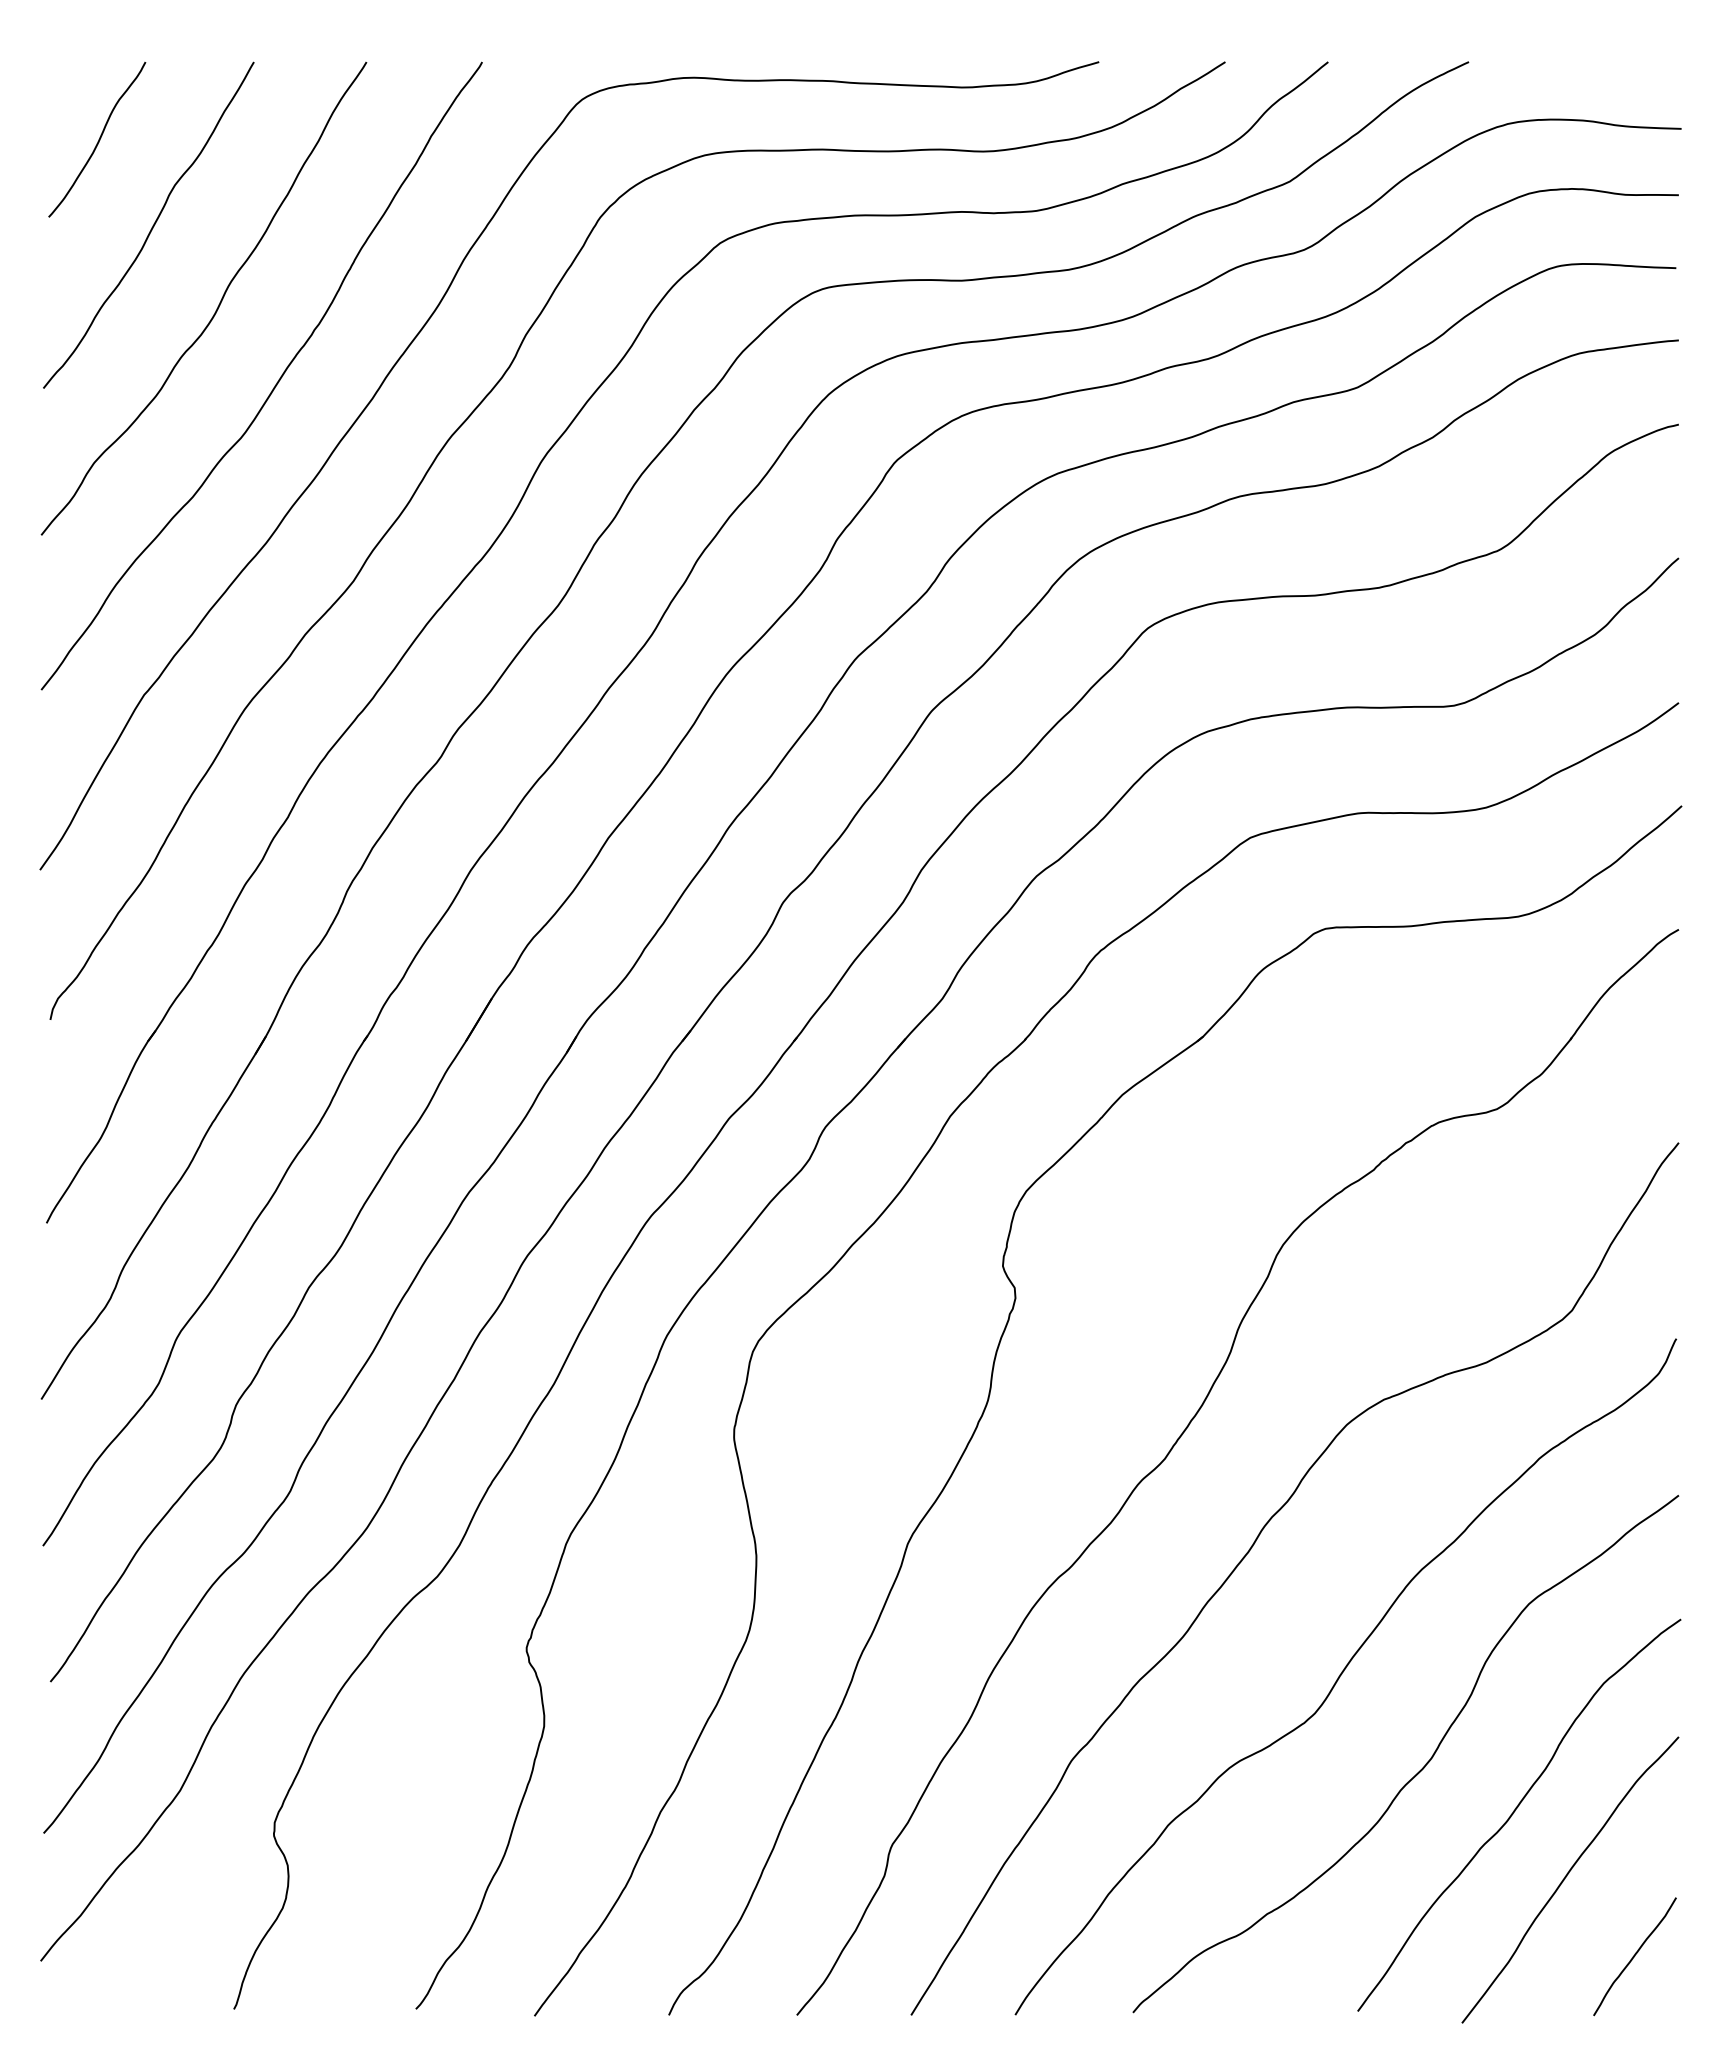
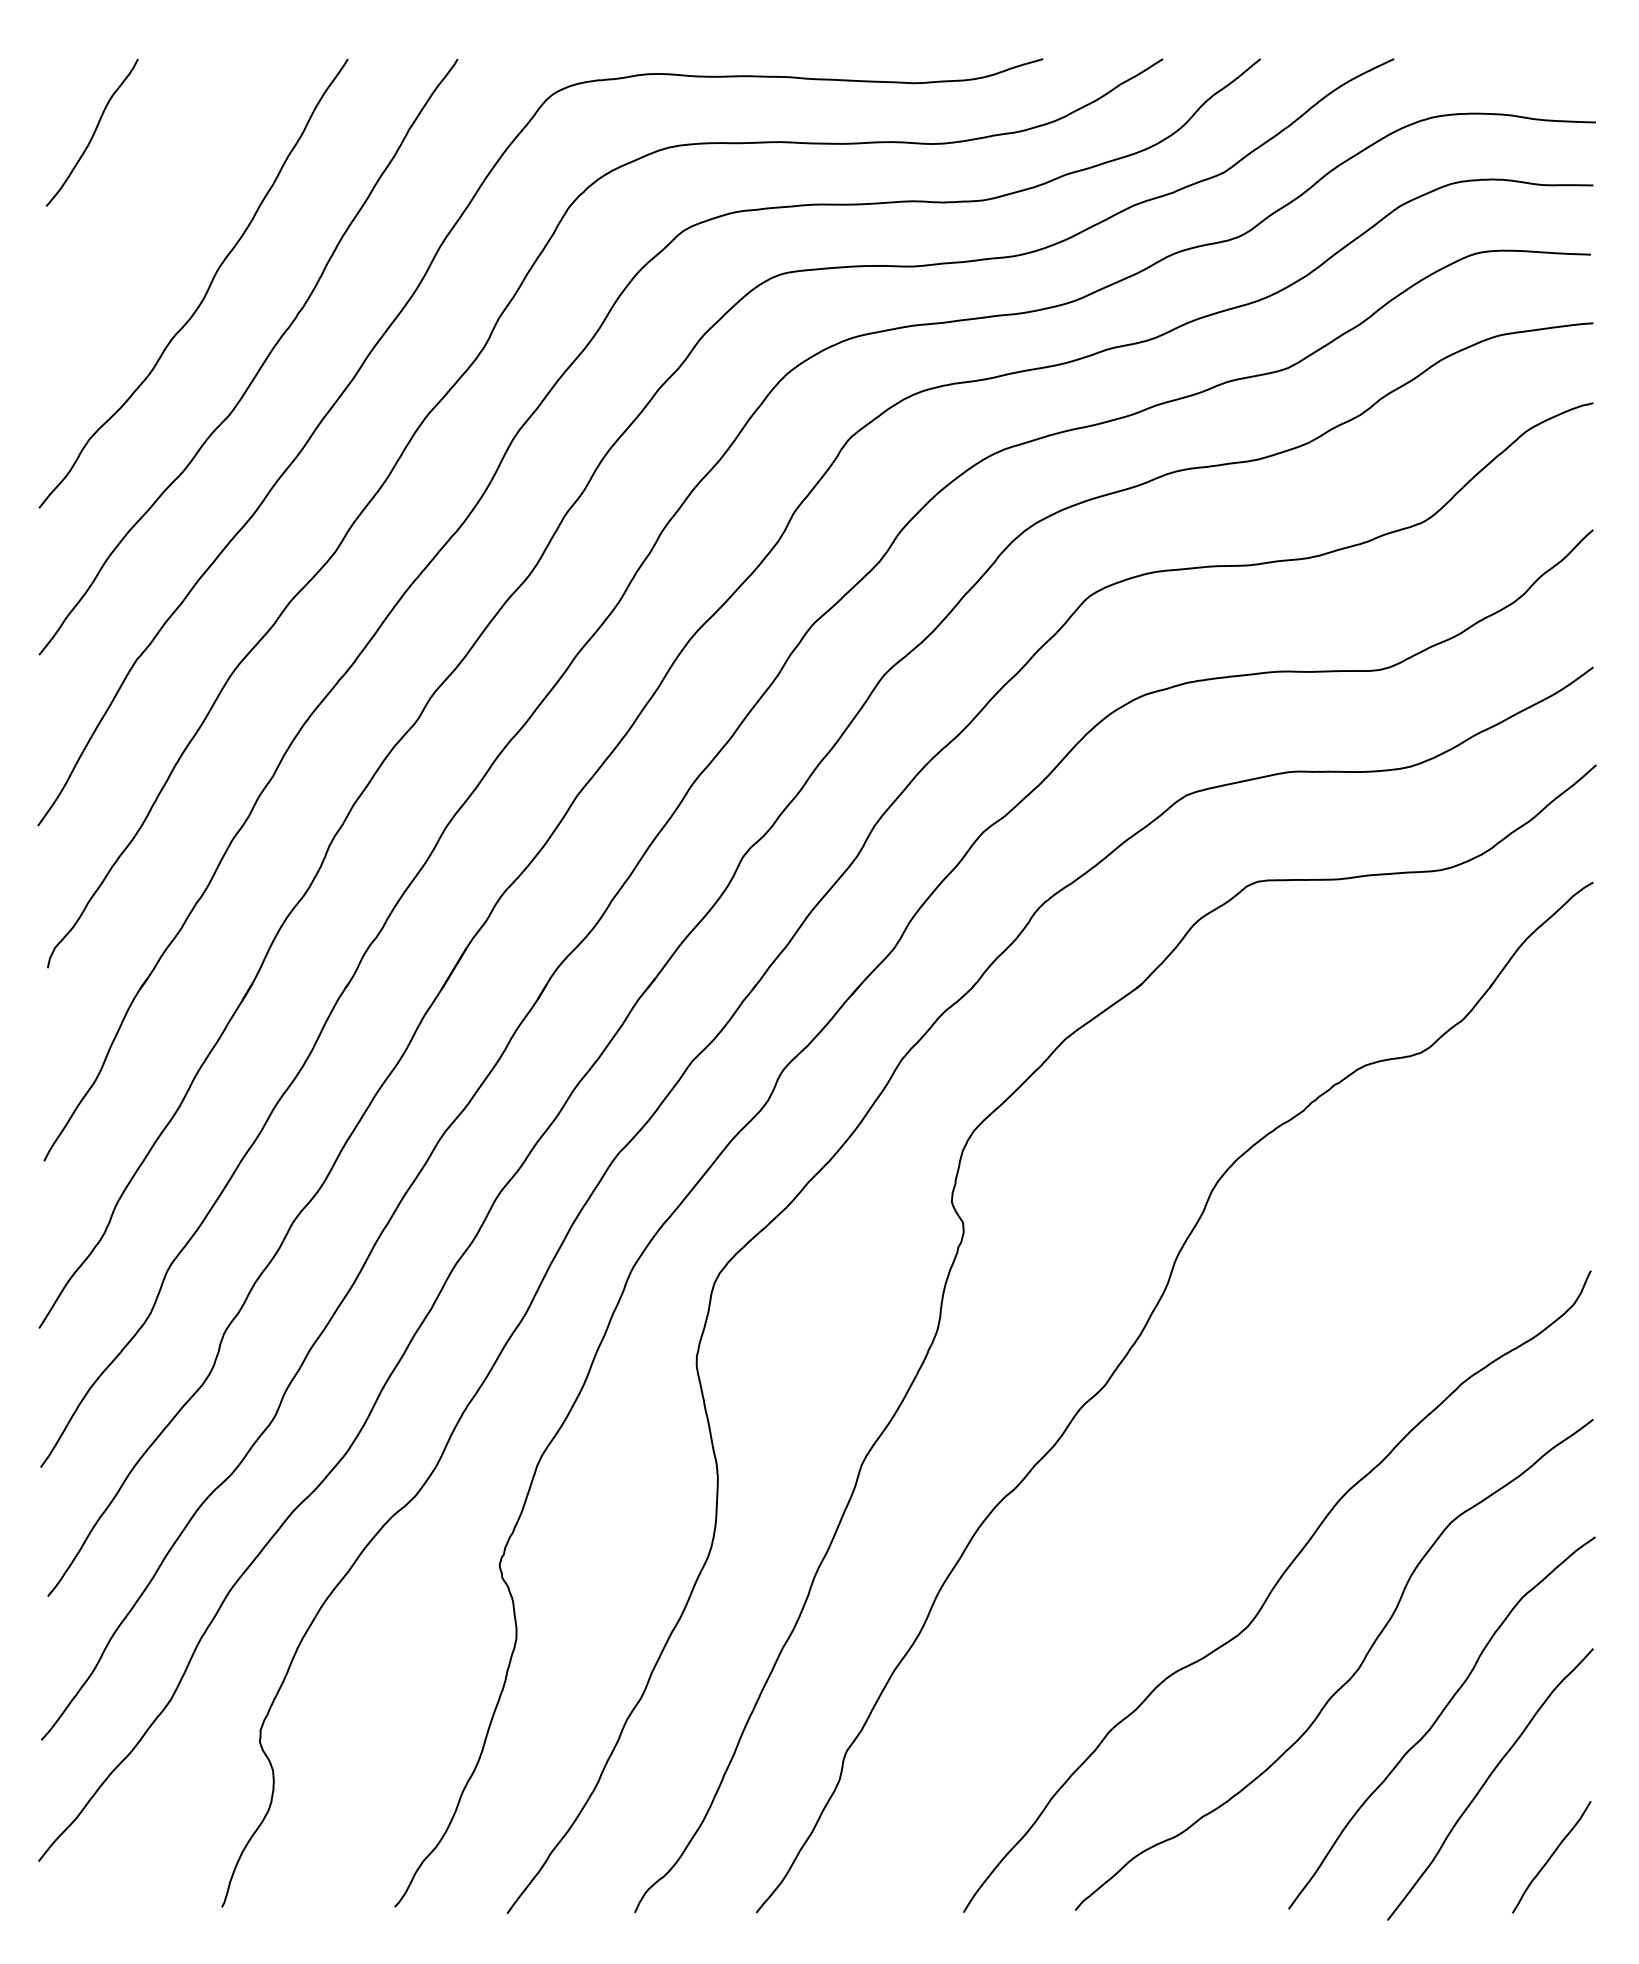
curve: (152, 225) -> (144, 214), removed
curve: (1251, 1549) -> (1187, 1470), removed

